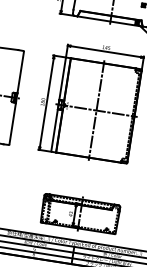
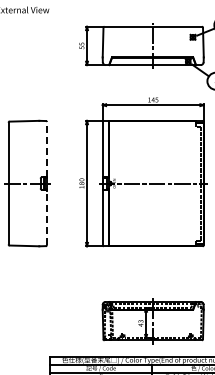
line: (20, 71) -> (46, 148), solid -> dashed
line: (96, 110) -> (153, 183), removed
line: (12, 123) -> (46, 217), solid -> dashed

